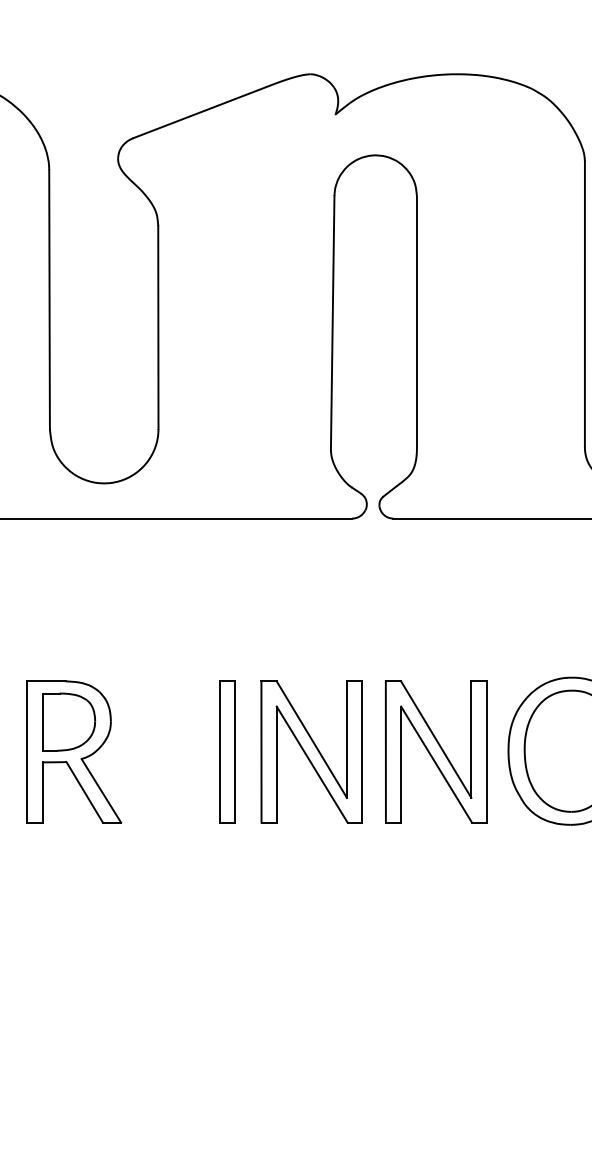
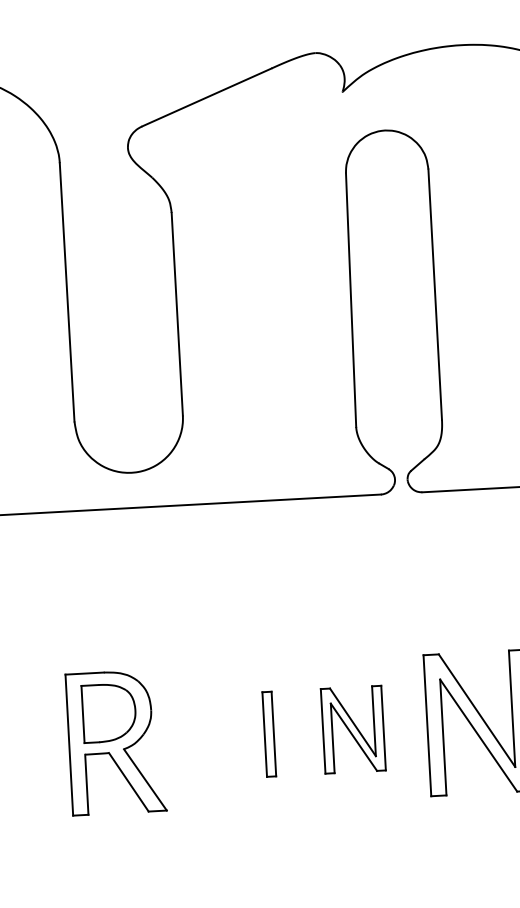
part: (227, 751) -> (269, 733), size x0.6
part: (311, 751) -> (353, 729), size x0.6

